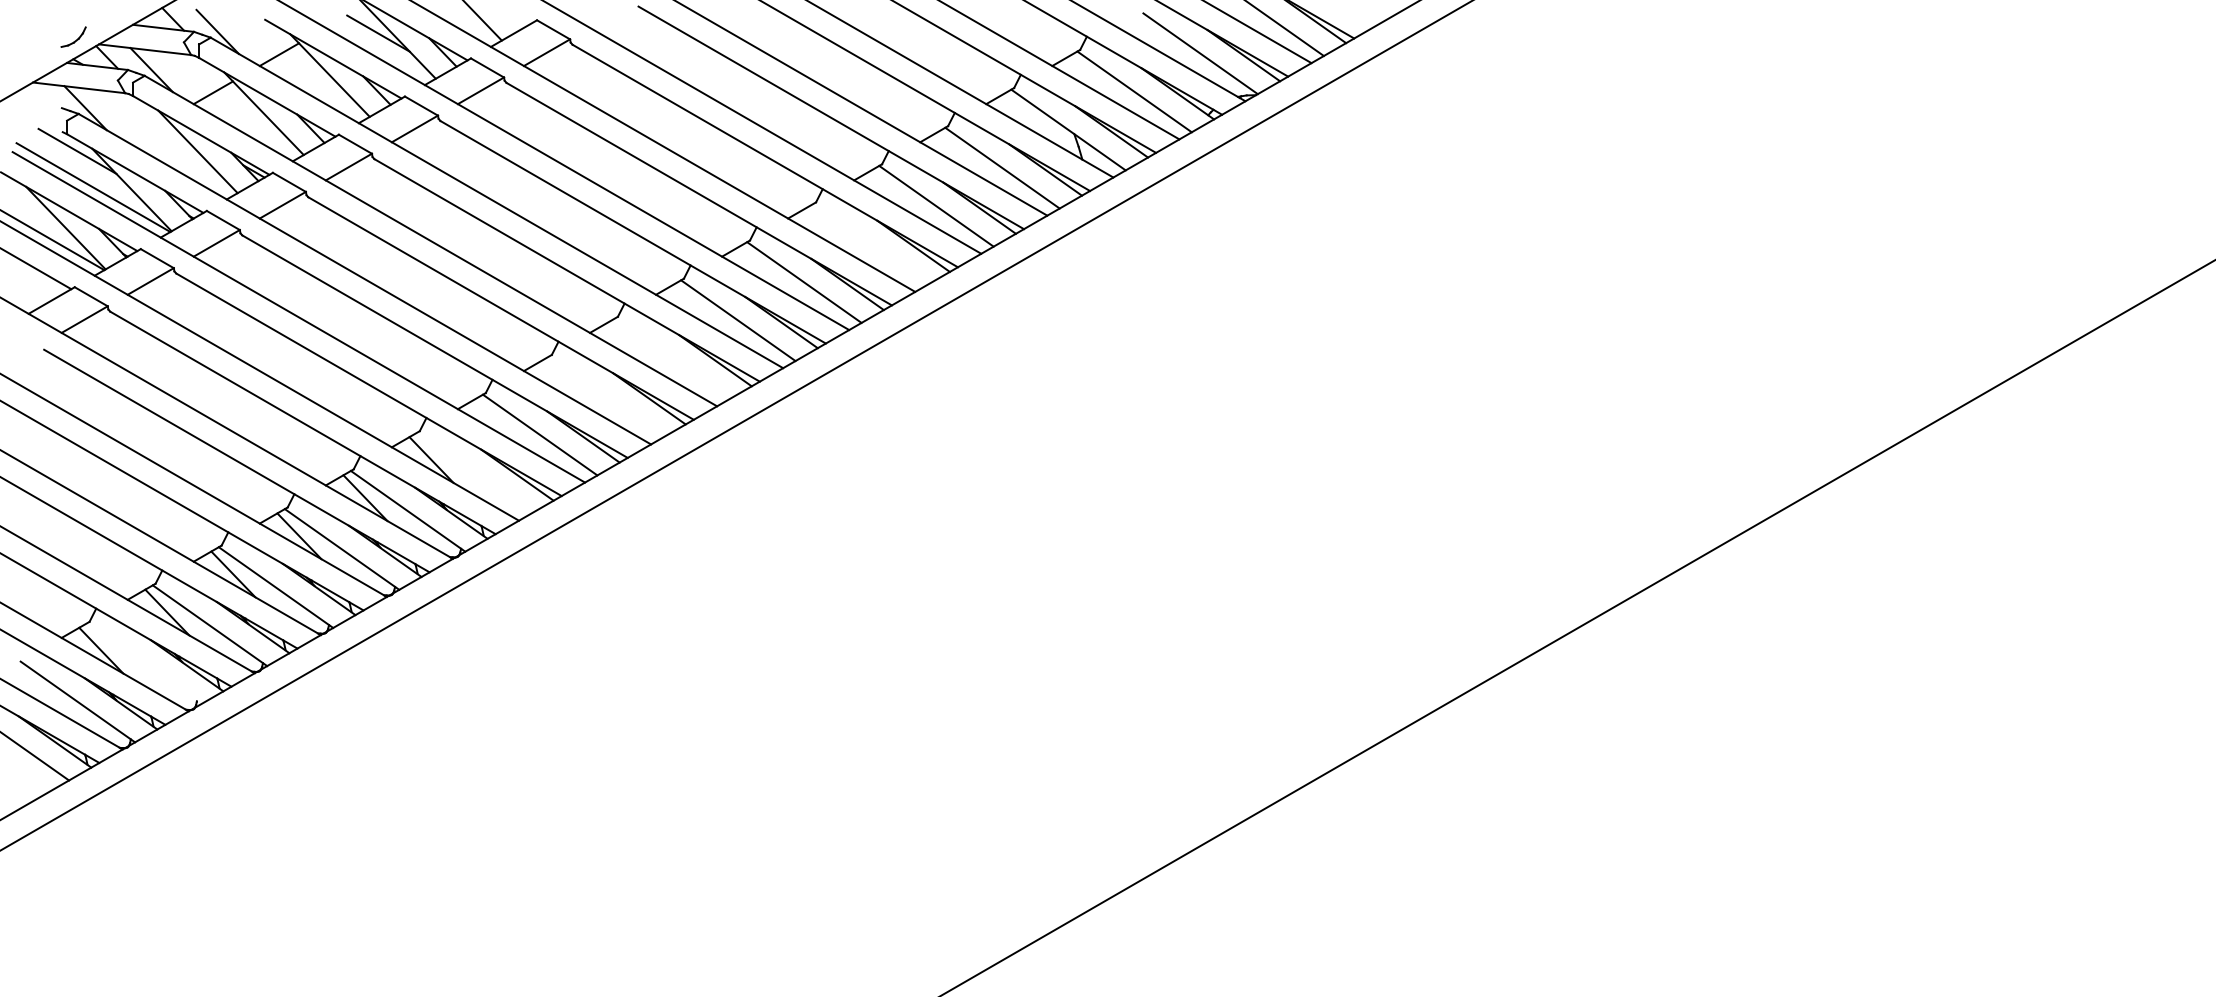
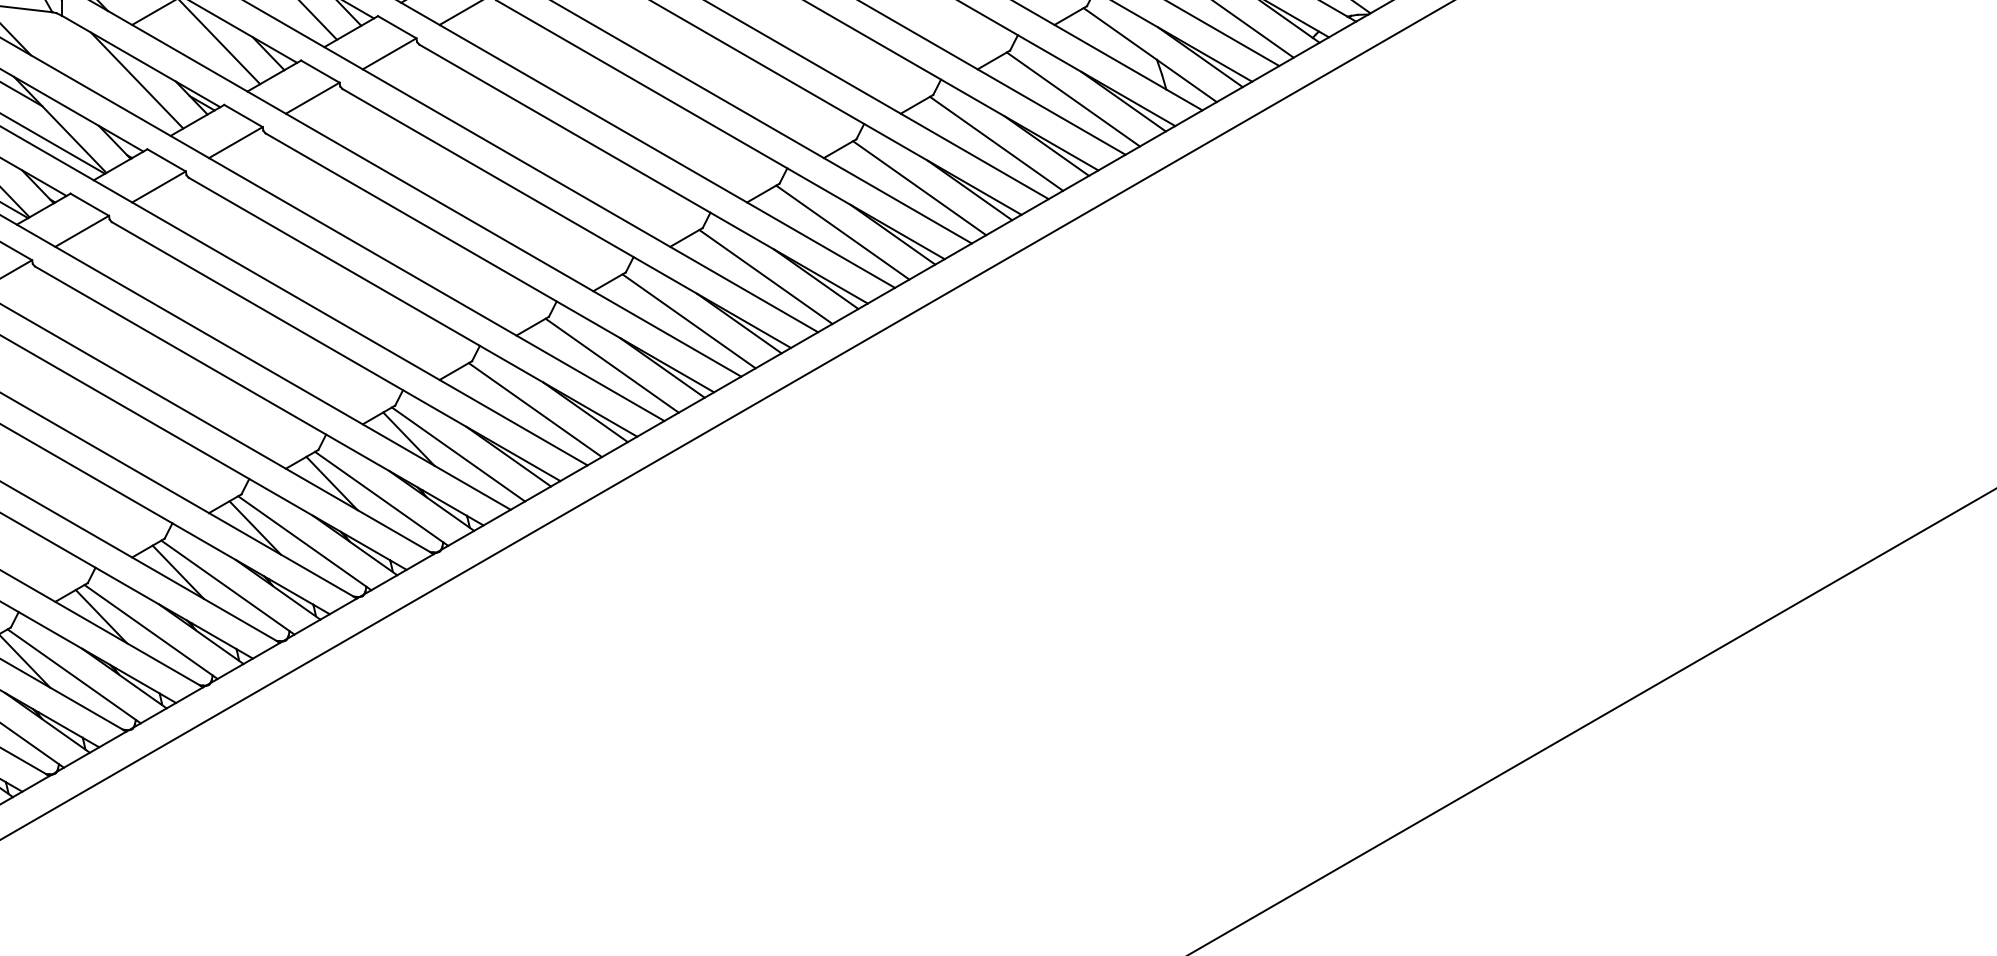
line: (870, 244) -> (919, 188), added
line: (672, 358) -> (689, 320), added
line: (606, 396) -> (612, 365), added
line: (473, 472) -> (457, 453), added
line: (143, 663) -> (73, 675), added

